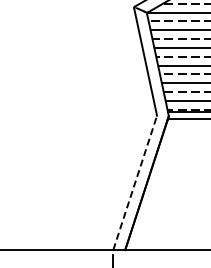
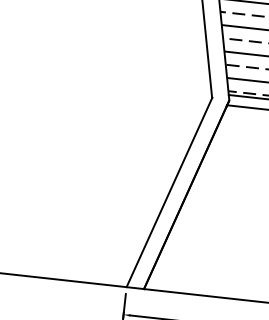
line: (135, 182) -> (169, 192), dashed -> solid

